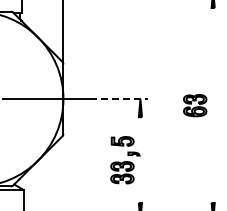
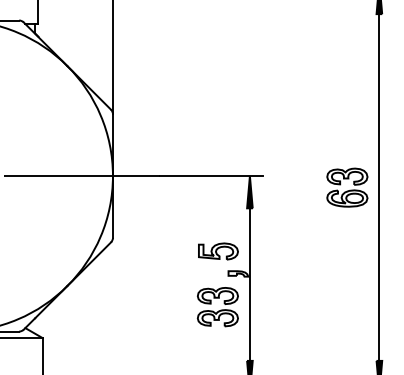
line: (119, 99) -> (212, 176), dashed -> solid
line: (213, 105) -> (379, 187), added
line: (140, 159) -> (250, 283), added

